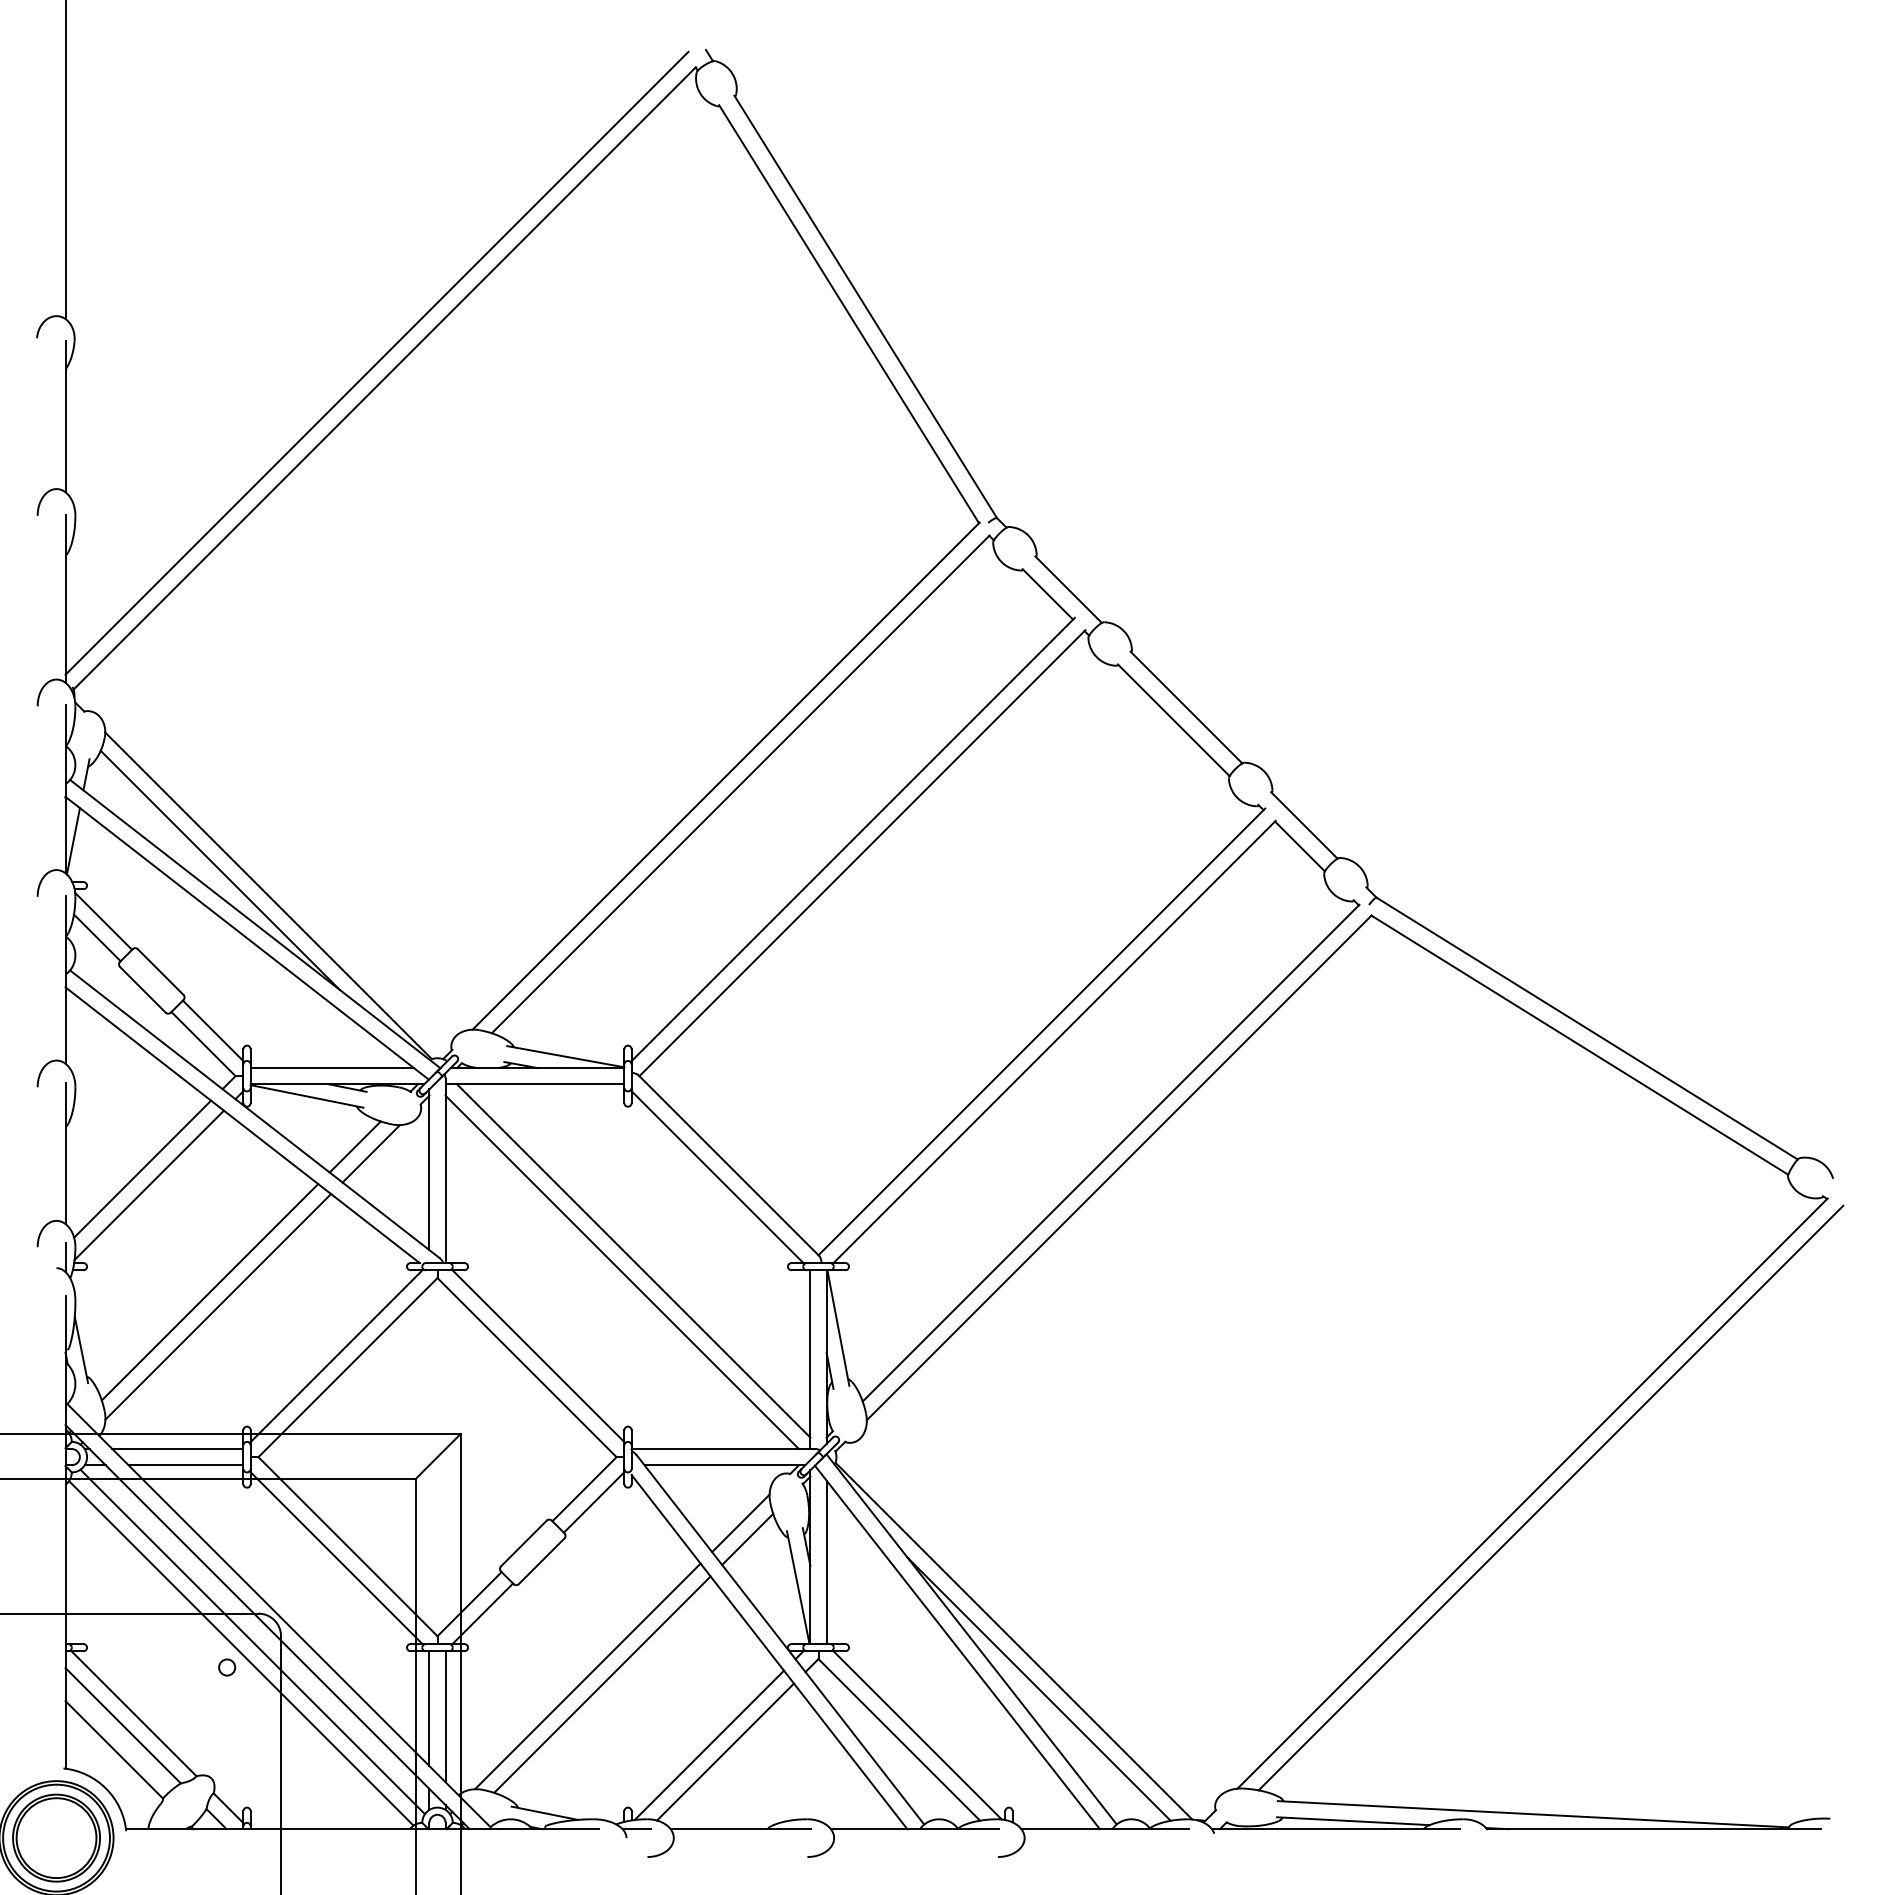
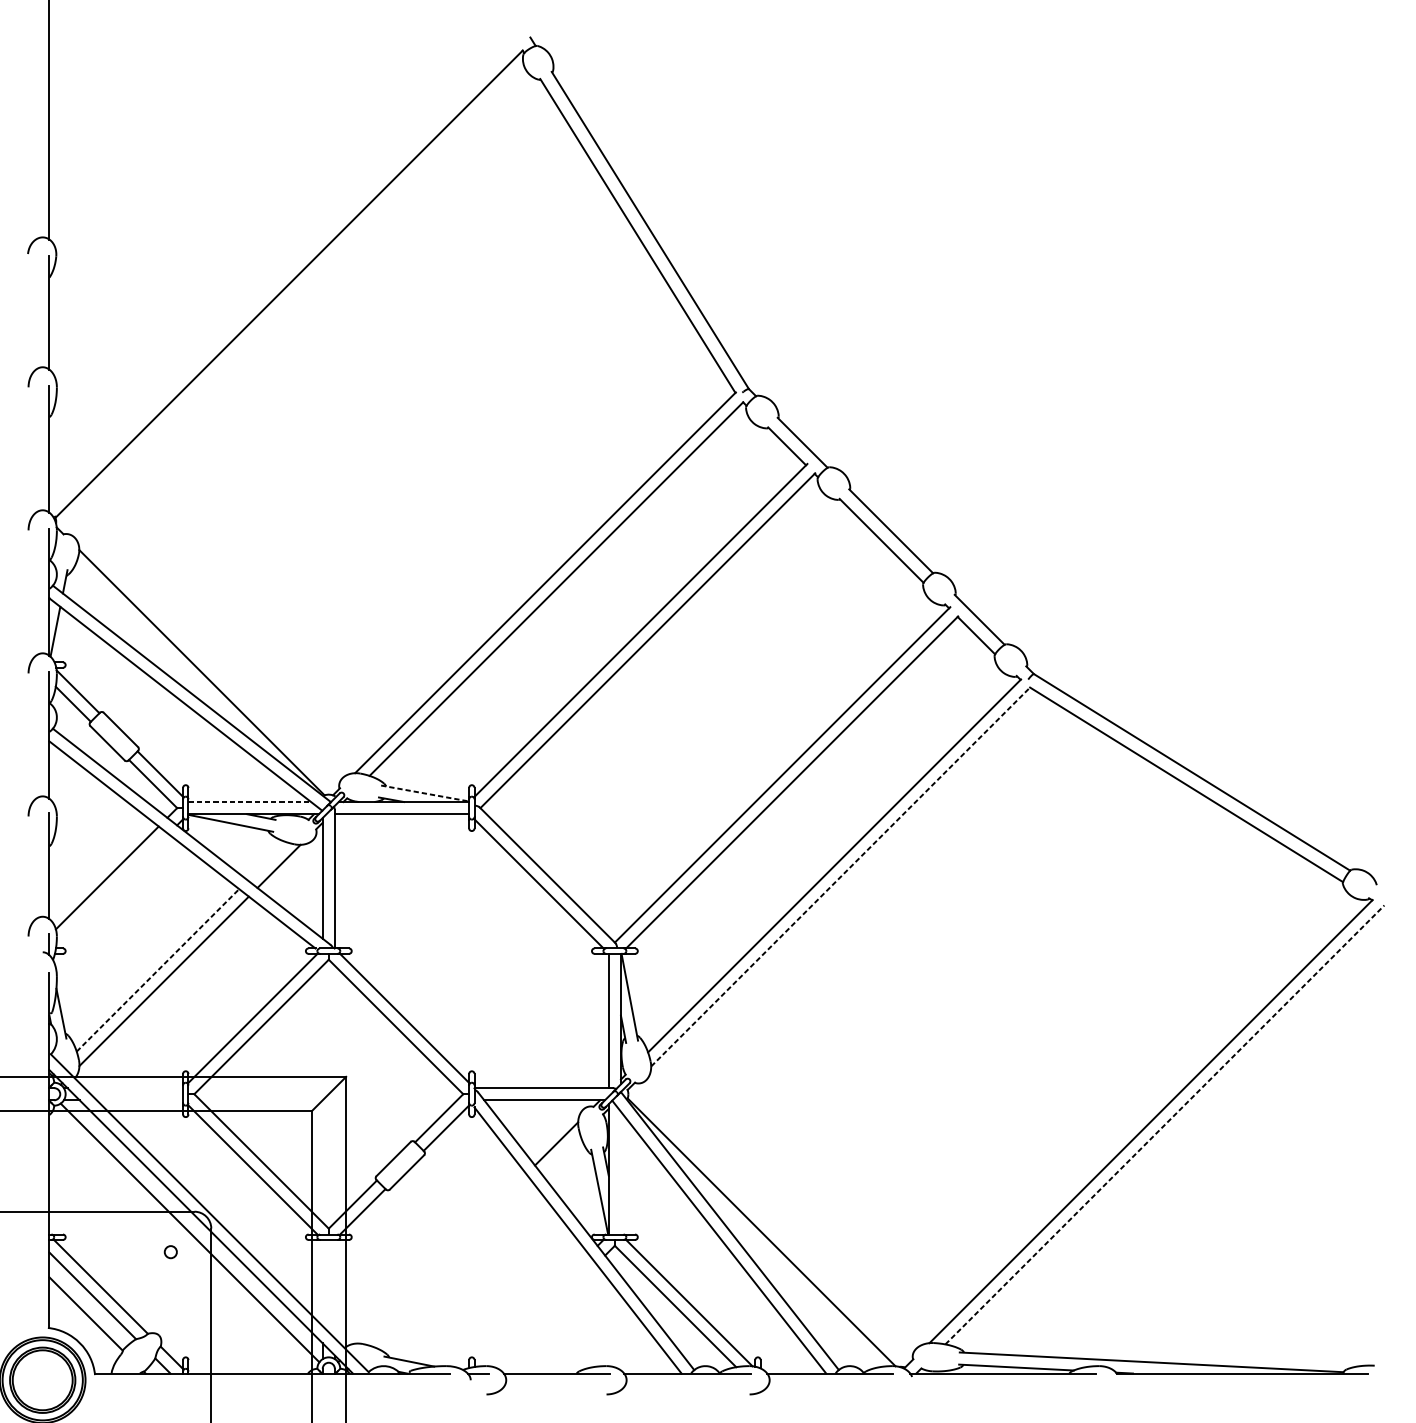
line: (376, 362) -> (282, 272), removed
line: (219, 869) -> (165, 652), removed
line: (565, 1056) -> (424, 793), solid -> dashed
line: (332, 1068) -> (249, 802), solid -> dashed
line: (354, 1146) -> (266, 860), removed
line: (1119, 1167) -> (840, 876), solid -> dashed
line: (148, 1185) -> (111, 890), removed
line: (633, 1260) -> (475, 946), removed
line: (621, 1272) -> (466, 955), removed
line: (210, 1291) -> (158, 969), solid -> dashed
line: (177, 1449) -> (133, 1088), removed
line: (185, 1465) -> (139, 1100), removed
line: (1551, 1497) -> (1165, 1124), solid -> dashed
line: (747, 1538) -> (561, 1155), removed
line: (826, 1562) -> (620, 1173), removed
line: (241, 1653) -> (181, 1241), removed
line: (587, 1676) -> (441, 1258), removed
line: (602, 1684) -> (452, 1264), removed
line: (1038, 1688) -> (780, 1267), removed
line: (429, 1708) -> (322, 1282), removed
line: (445, 1716) -> (334, 1288), removed
line: (709, 1745) -> (533, 1310), removed
line: (725, 1751) -> (545, 1315), removed

